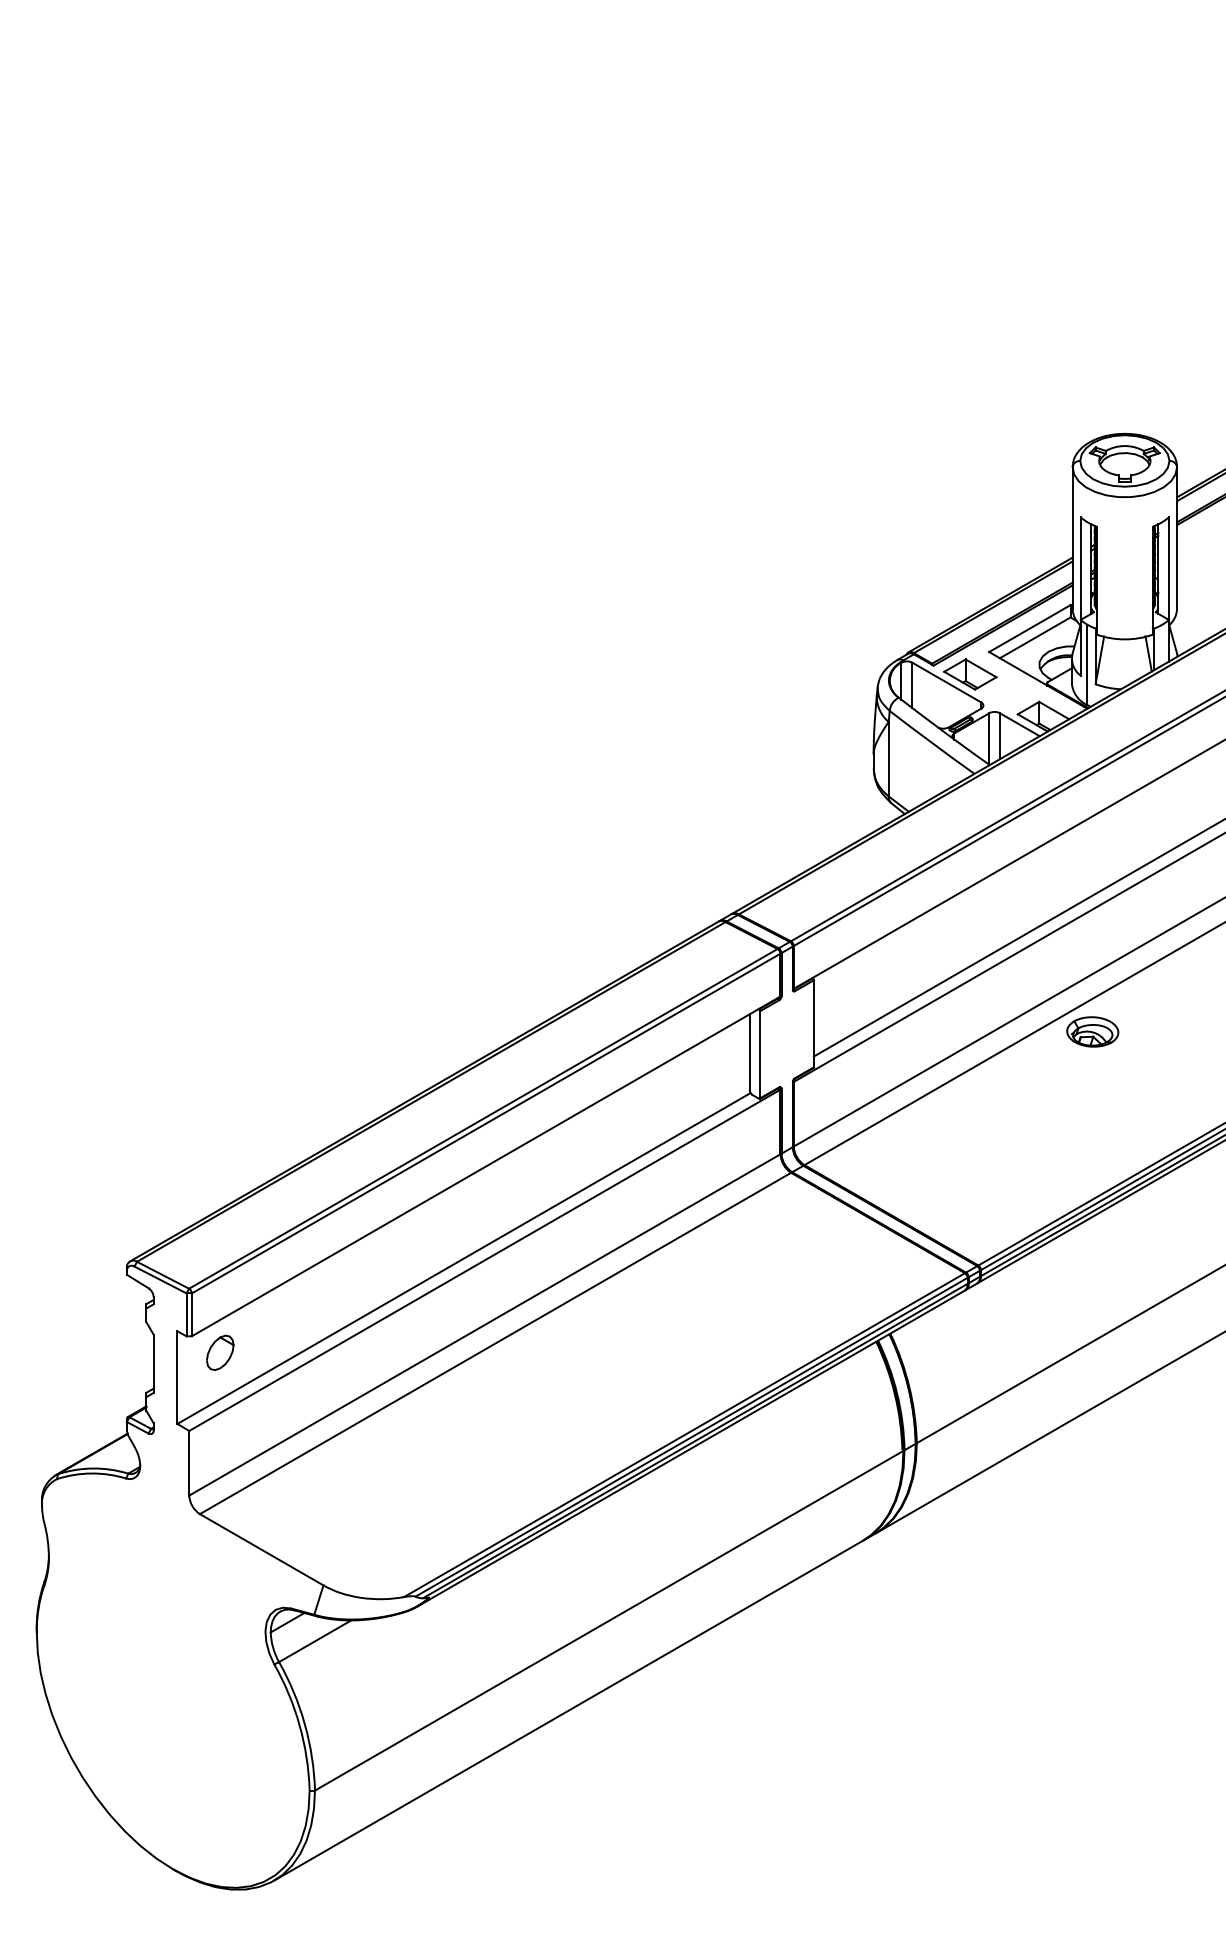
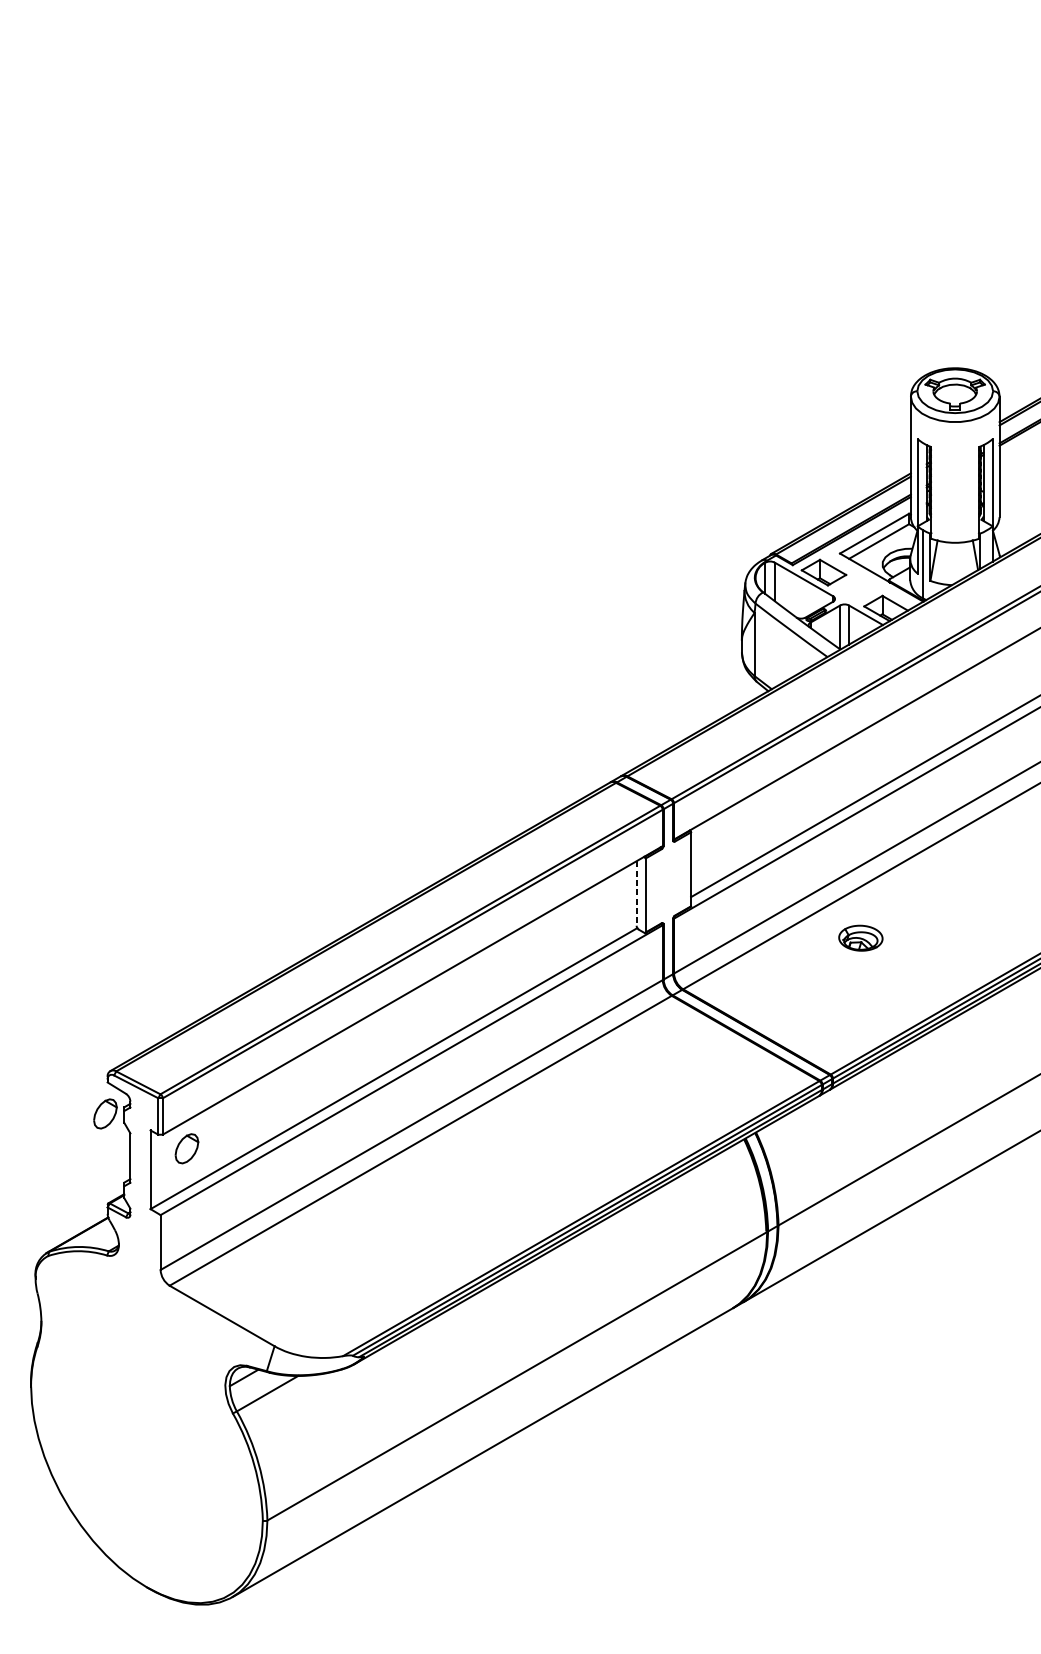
part: (1092, 1031) -> (860, 937), moved
line: (749, 1052) -> (636, 893), solid -> dashed
part: (124, 1311) -> (105, 1113), added

